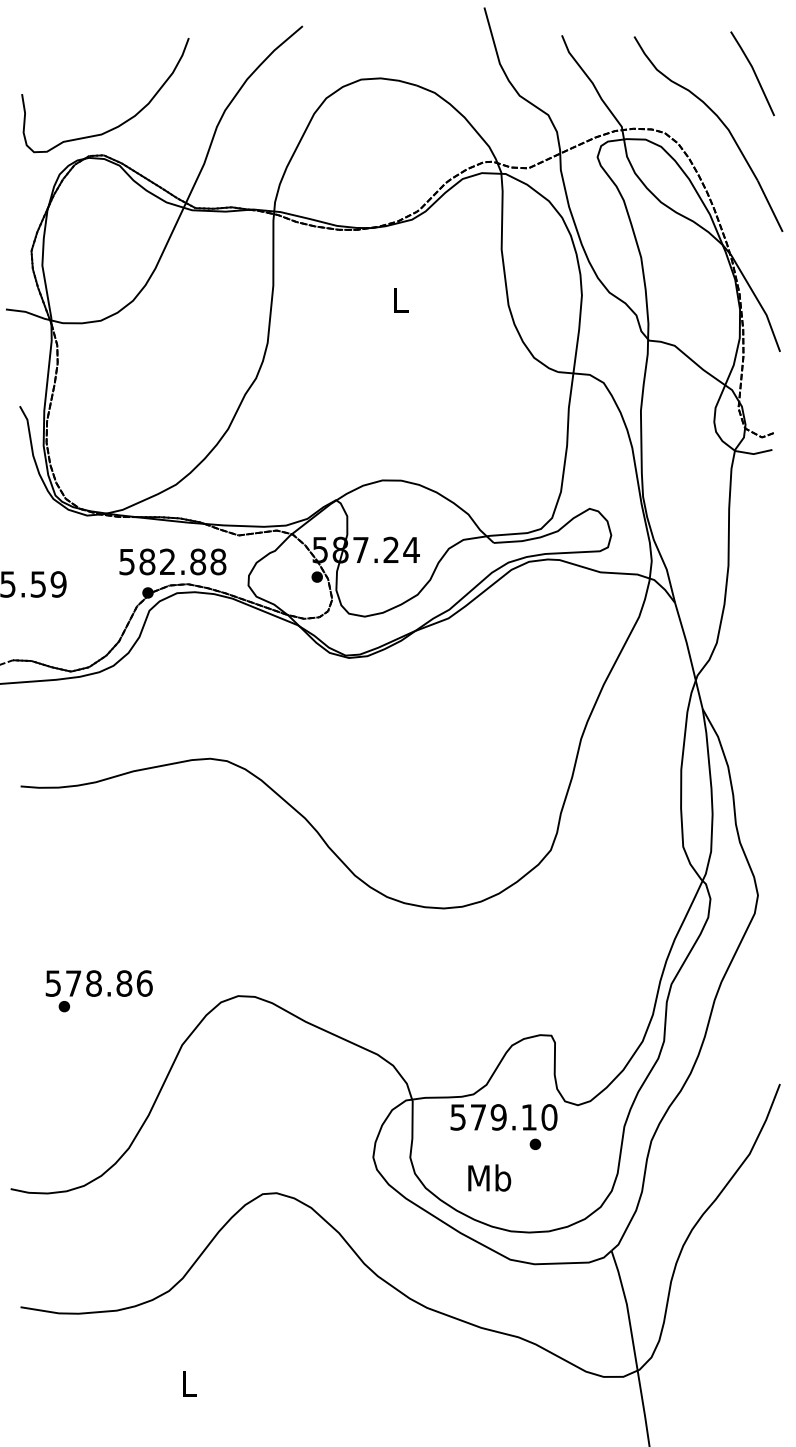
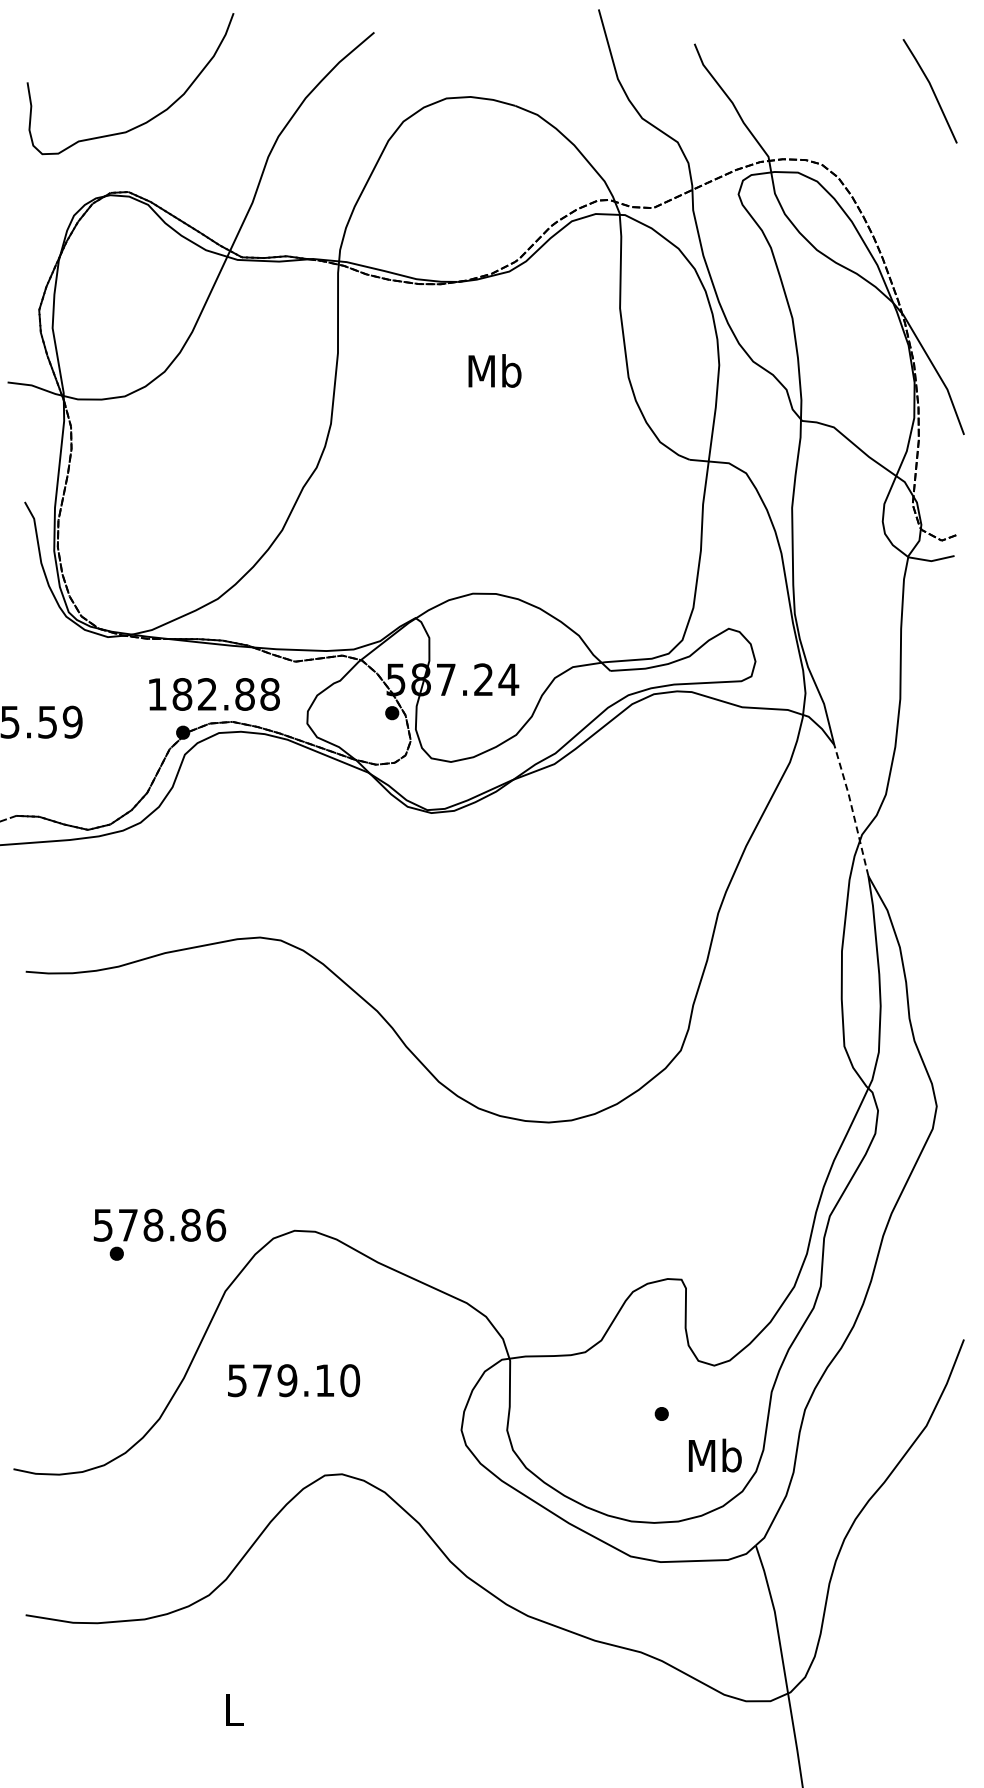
part: (720, 121) -> (890, 150), removed
curve: (121, 123) -> (150, 118), moved
text: (400, 299) -> (494, 370), L -> Mb
text: (127, 562) -> (157, 694), 582.88 -> 182.88
line: (689, 655) -> (852, 809), solid -> dashed
text: (98, 991) -> (159, 1234), moved
text: (504, 1117) -> (294, 1380), moved
text: (489, 1177) -> (715, 1455), moved

